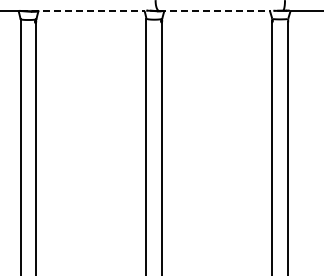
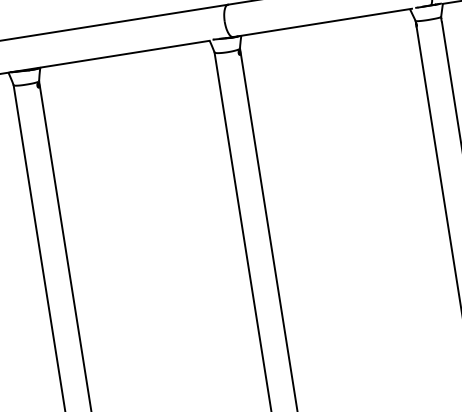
line: (82, 10) -> (110, 55), dashed -> solid
line: (215, 10) -> (322, 22), dashed -> solid

